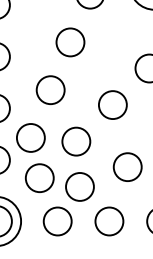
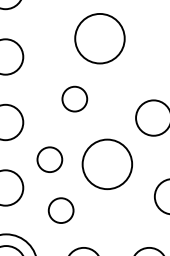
circle: (70, 42) -> (99, 38), size x1.4
circle: (50, 89) -> (74, 98), size x0.7
circle: (30, 137) -> (49, 159), size x0.7
circle: (76, 141) -> (107, 164), size x1.4
circle: (39, 177) -> (60, 209), size x0.7
circle: (79, 186) -> (111, 221), removed

